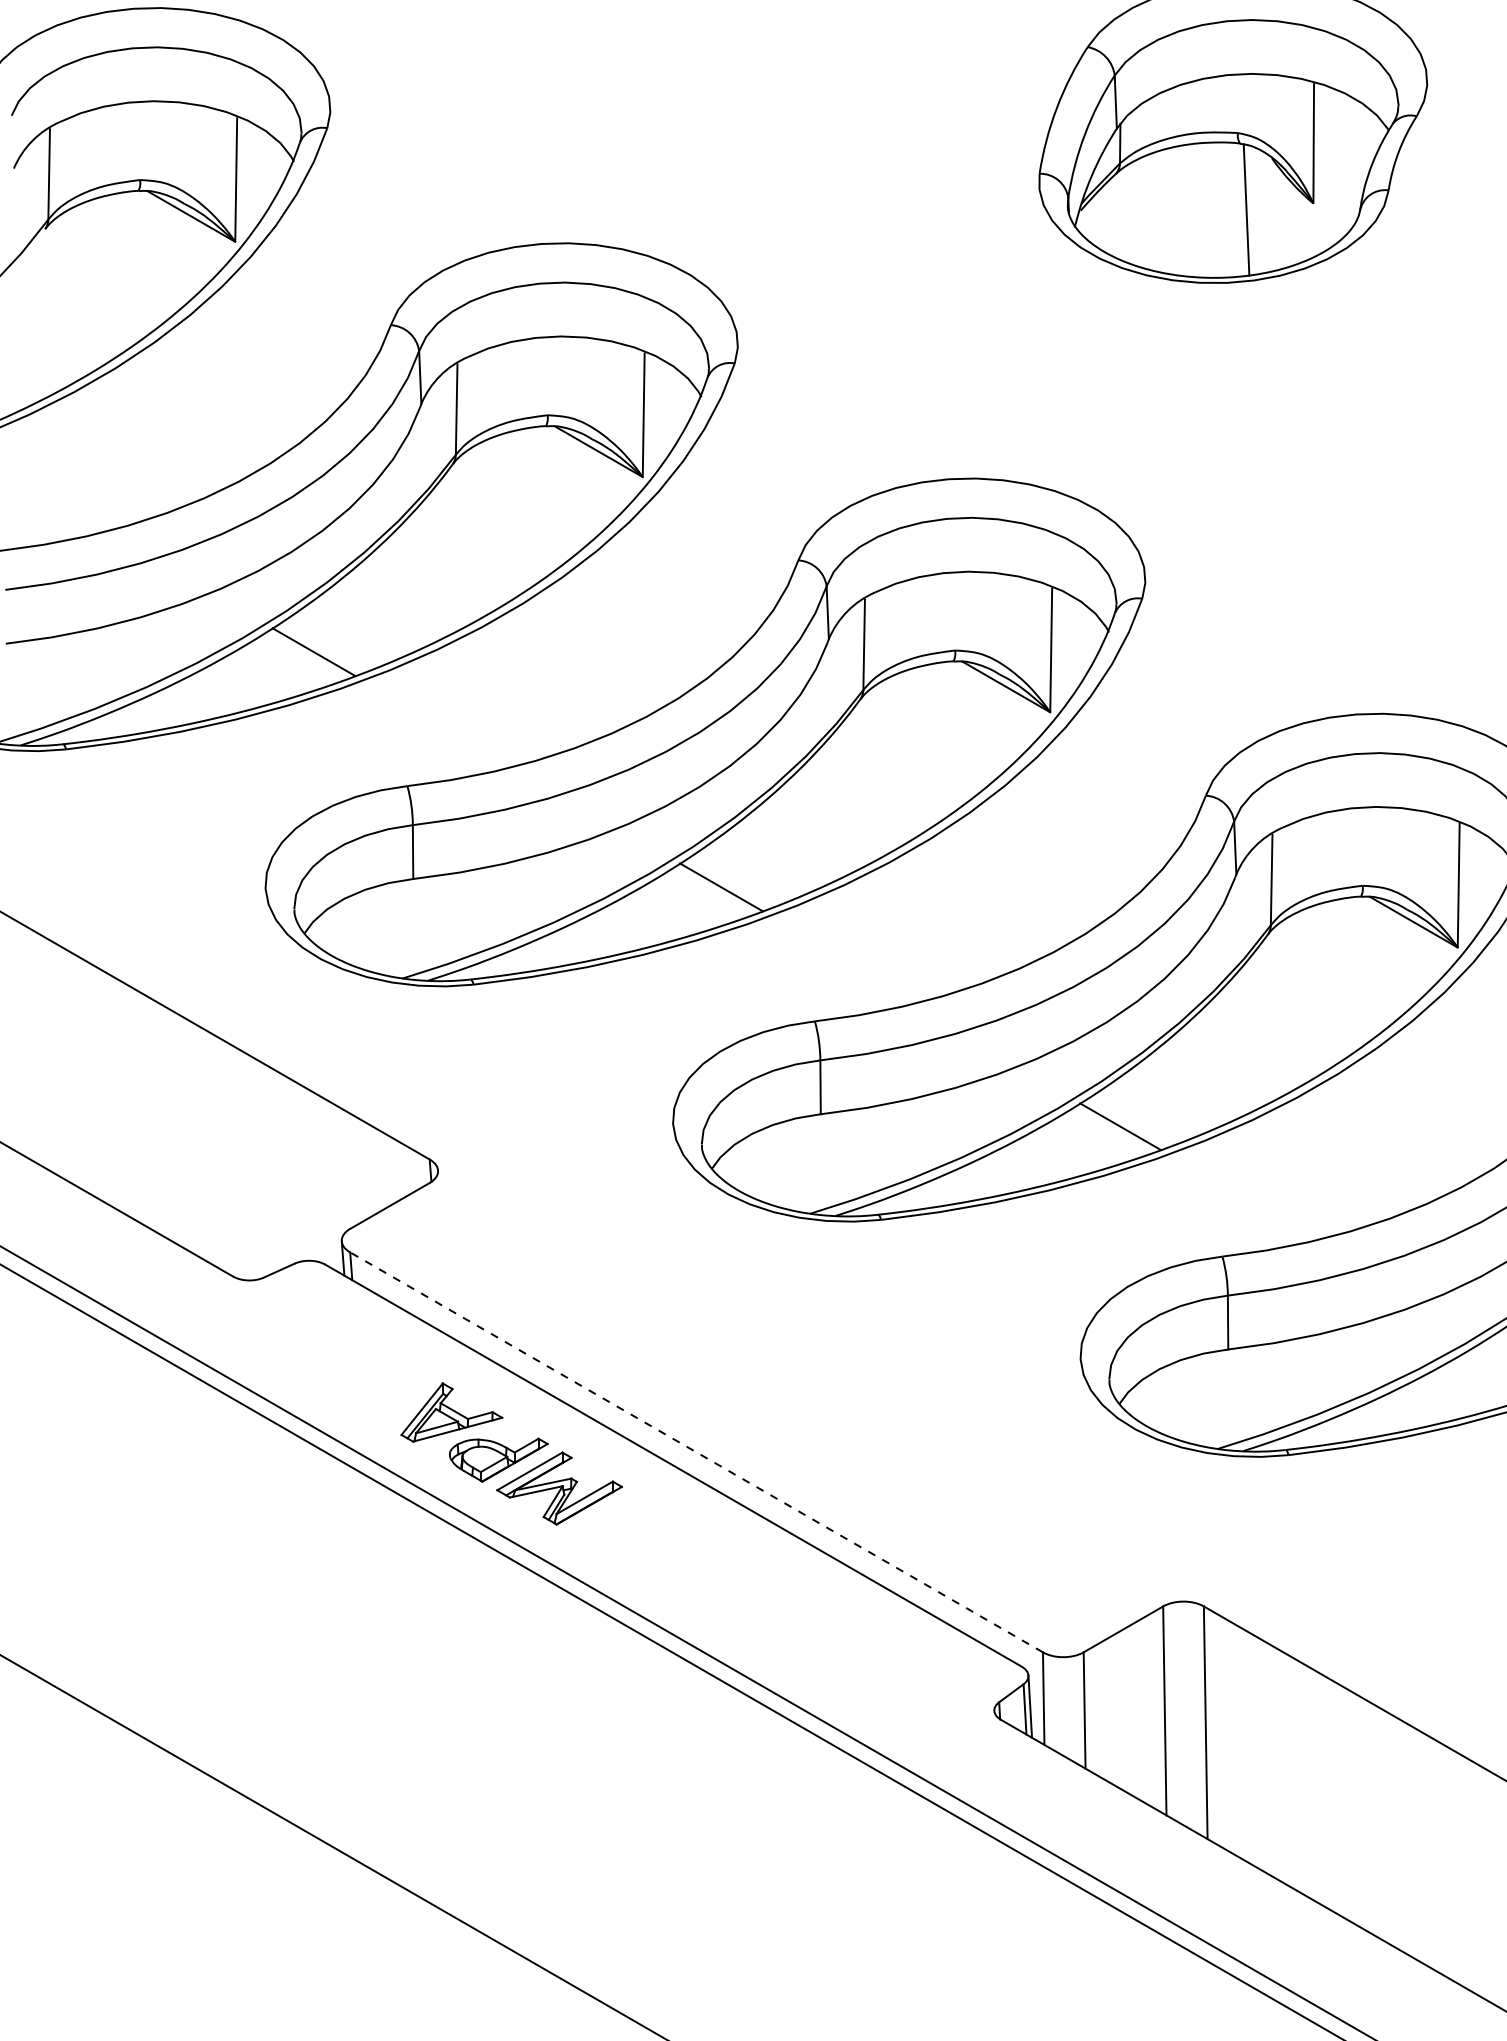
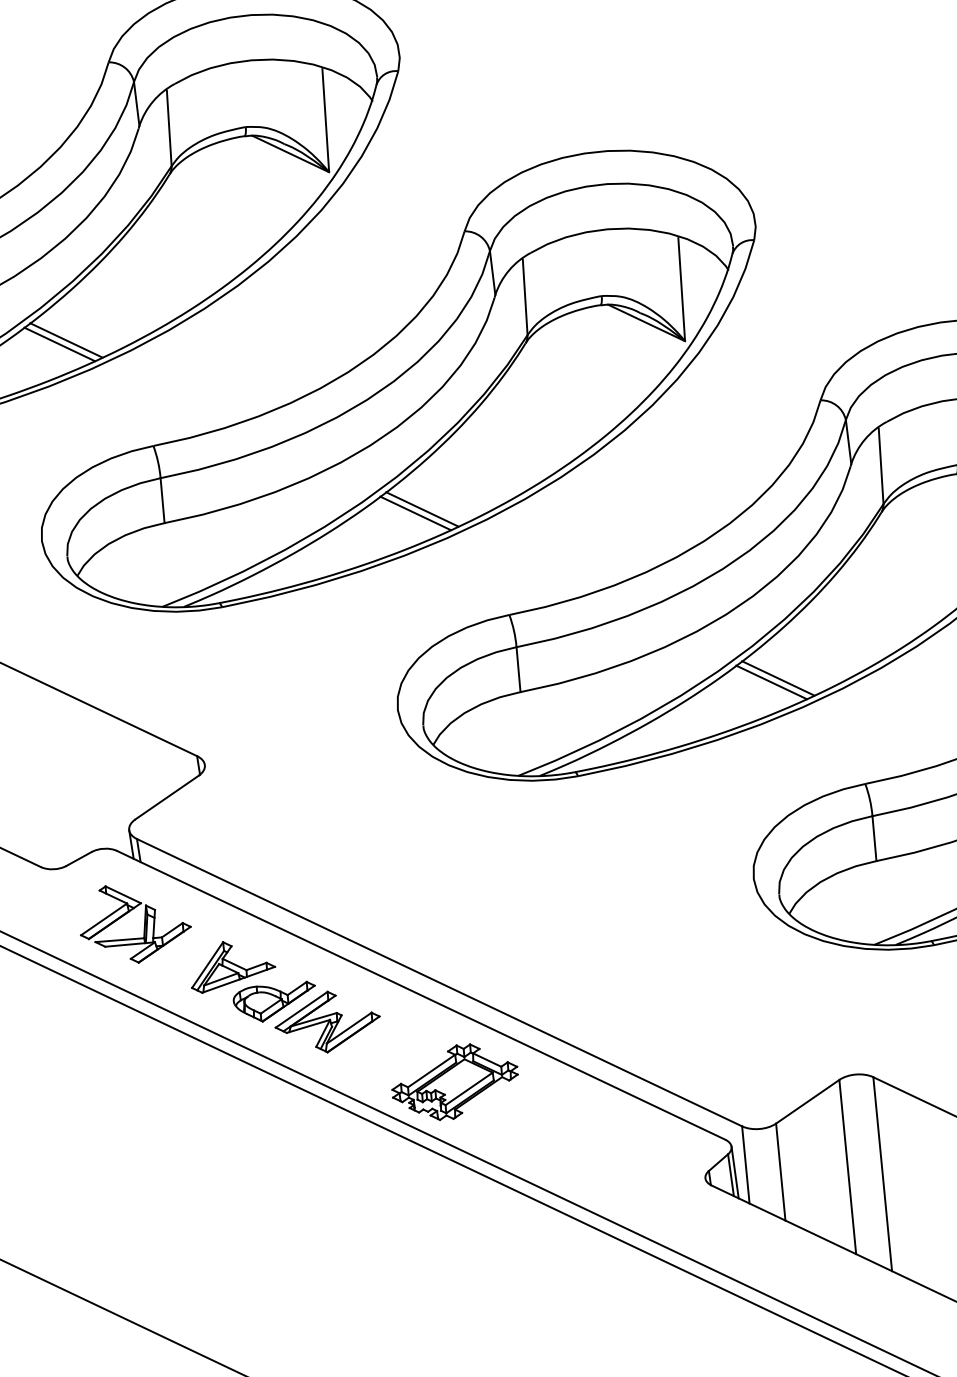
line: (305, 655) -> (59, 343), added
line: (712, 891) -> (415, 513), added
line: (1128, 1122) -> (777, 678), added
part: (350, 1353) -> (144, 923), added
line: (696, 1452) -> (439, 982), dashed -> solid
part: (705, 1571) -> (454, 1081), added

